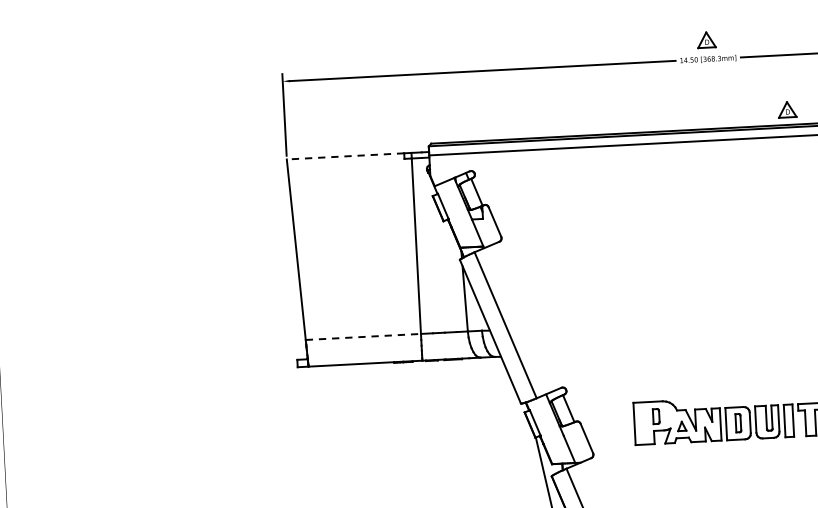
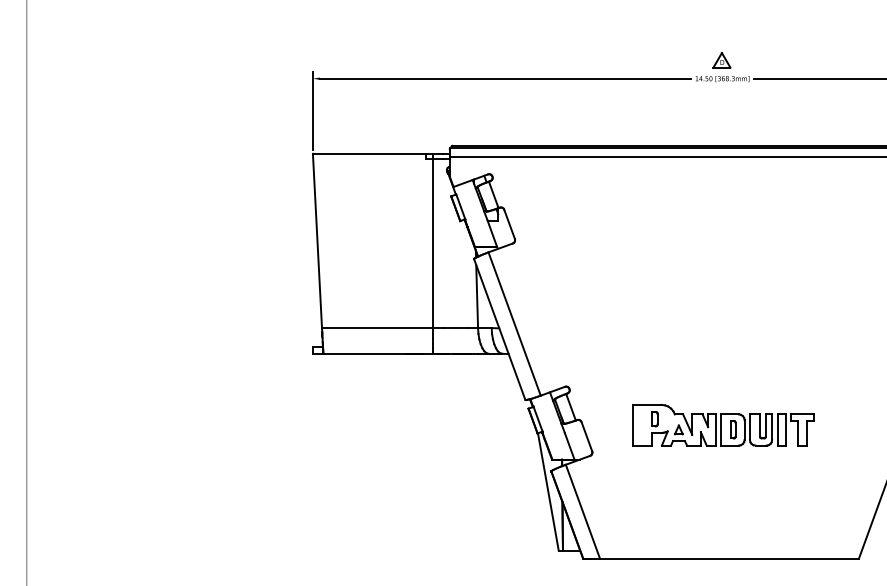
part: (786, 109) -> (795, 131), removed
line: (344, 156) -> (368, 153), dashed -> solid
line: (363, 337) -> (377, 328), dashed -> solid

